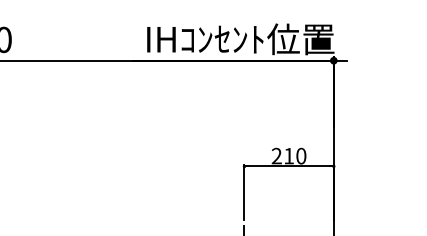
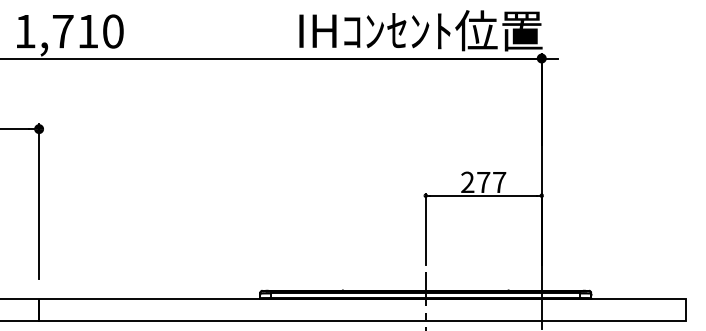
text: (295, 156) -> (491, 182), 210 -> 277

